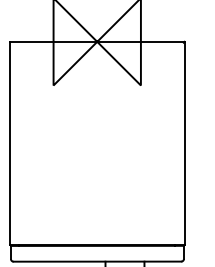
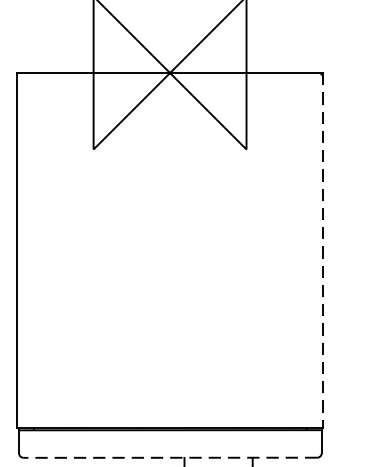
line: (184, 143) -> (322, 251), solid -> dashed
line: (97, 261) -> (170, 457), solid -> dashed

